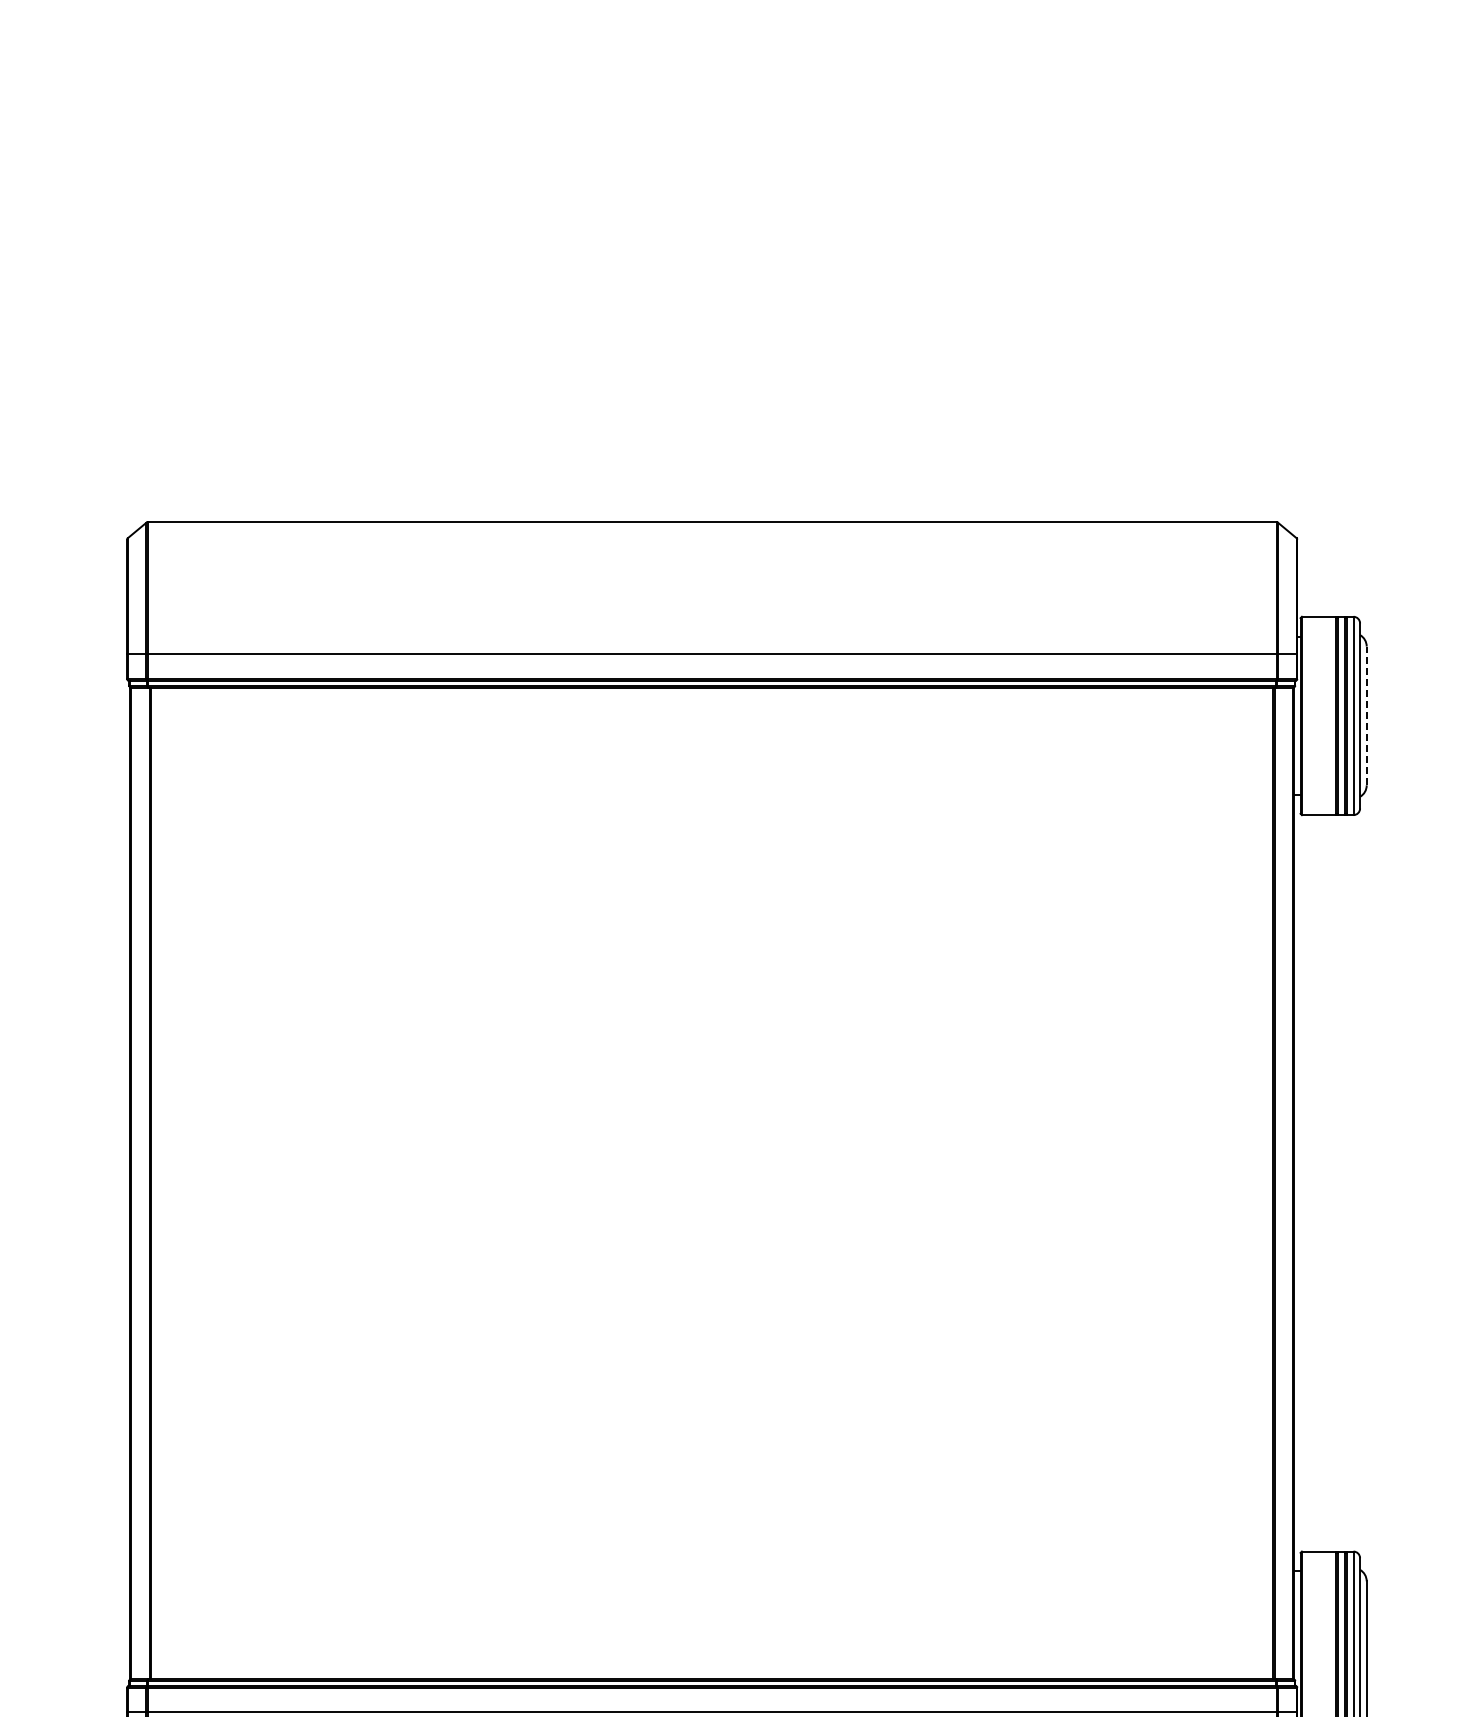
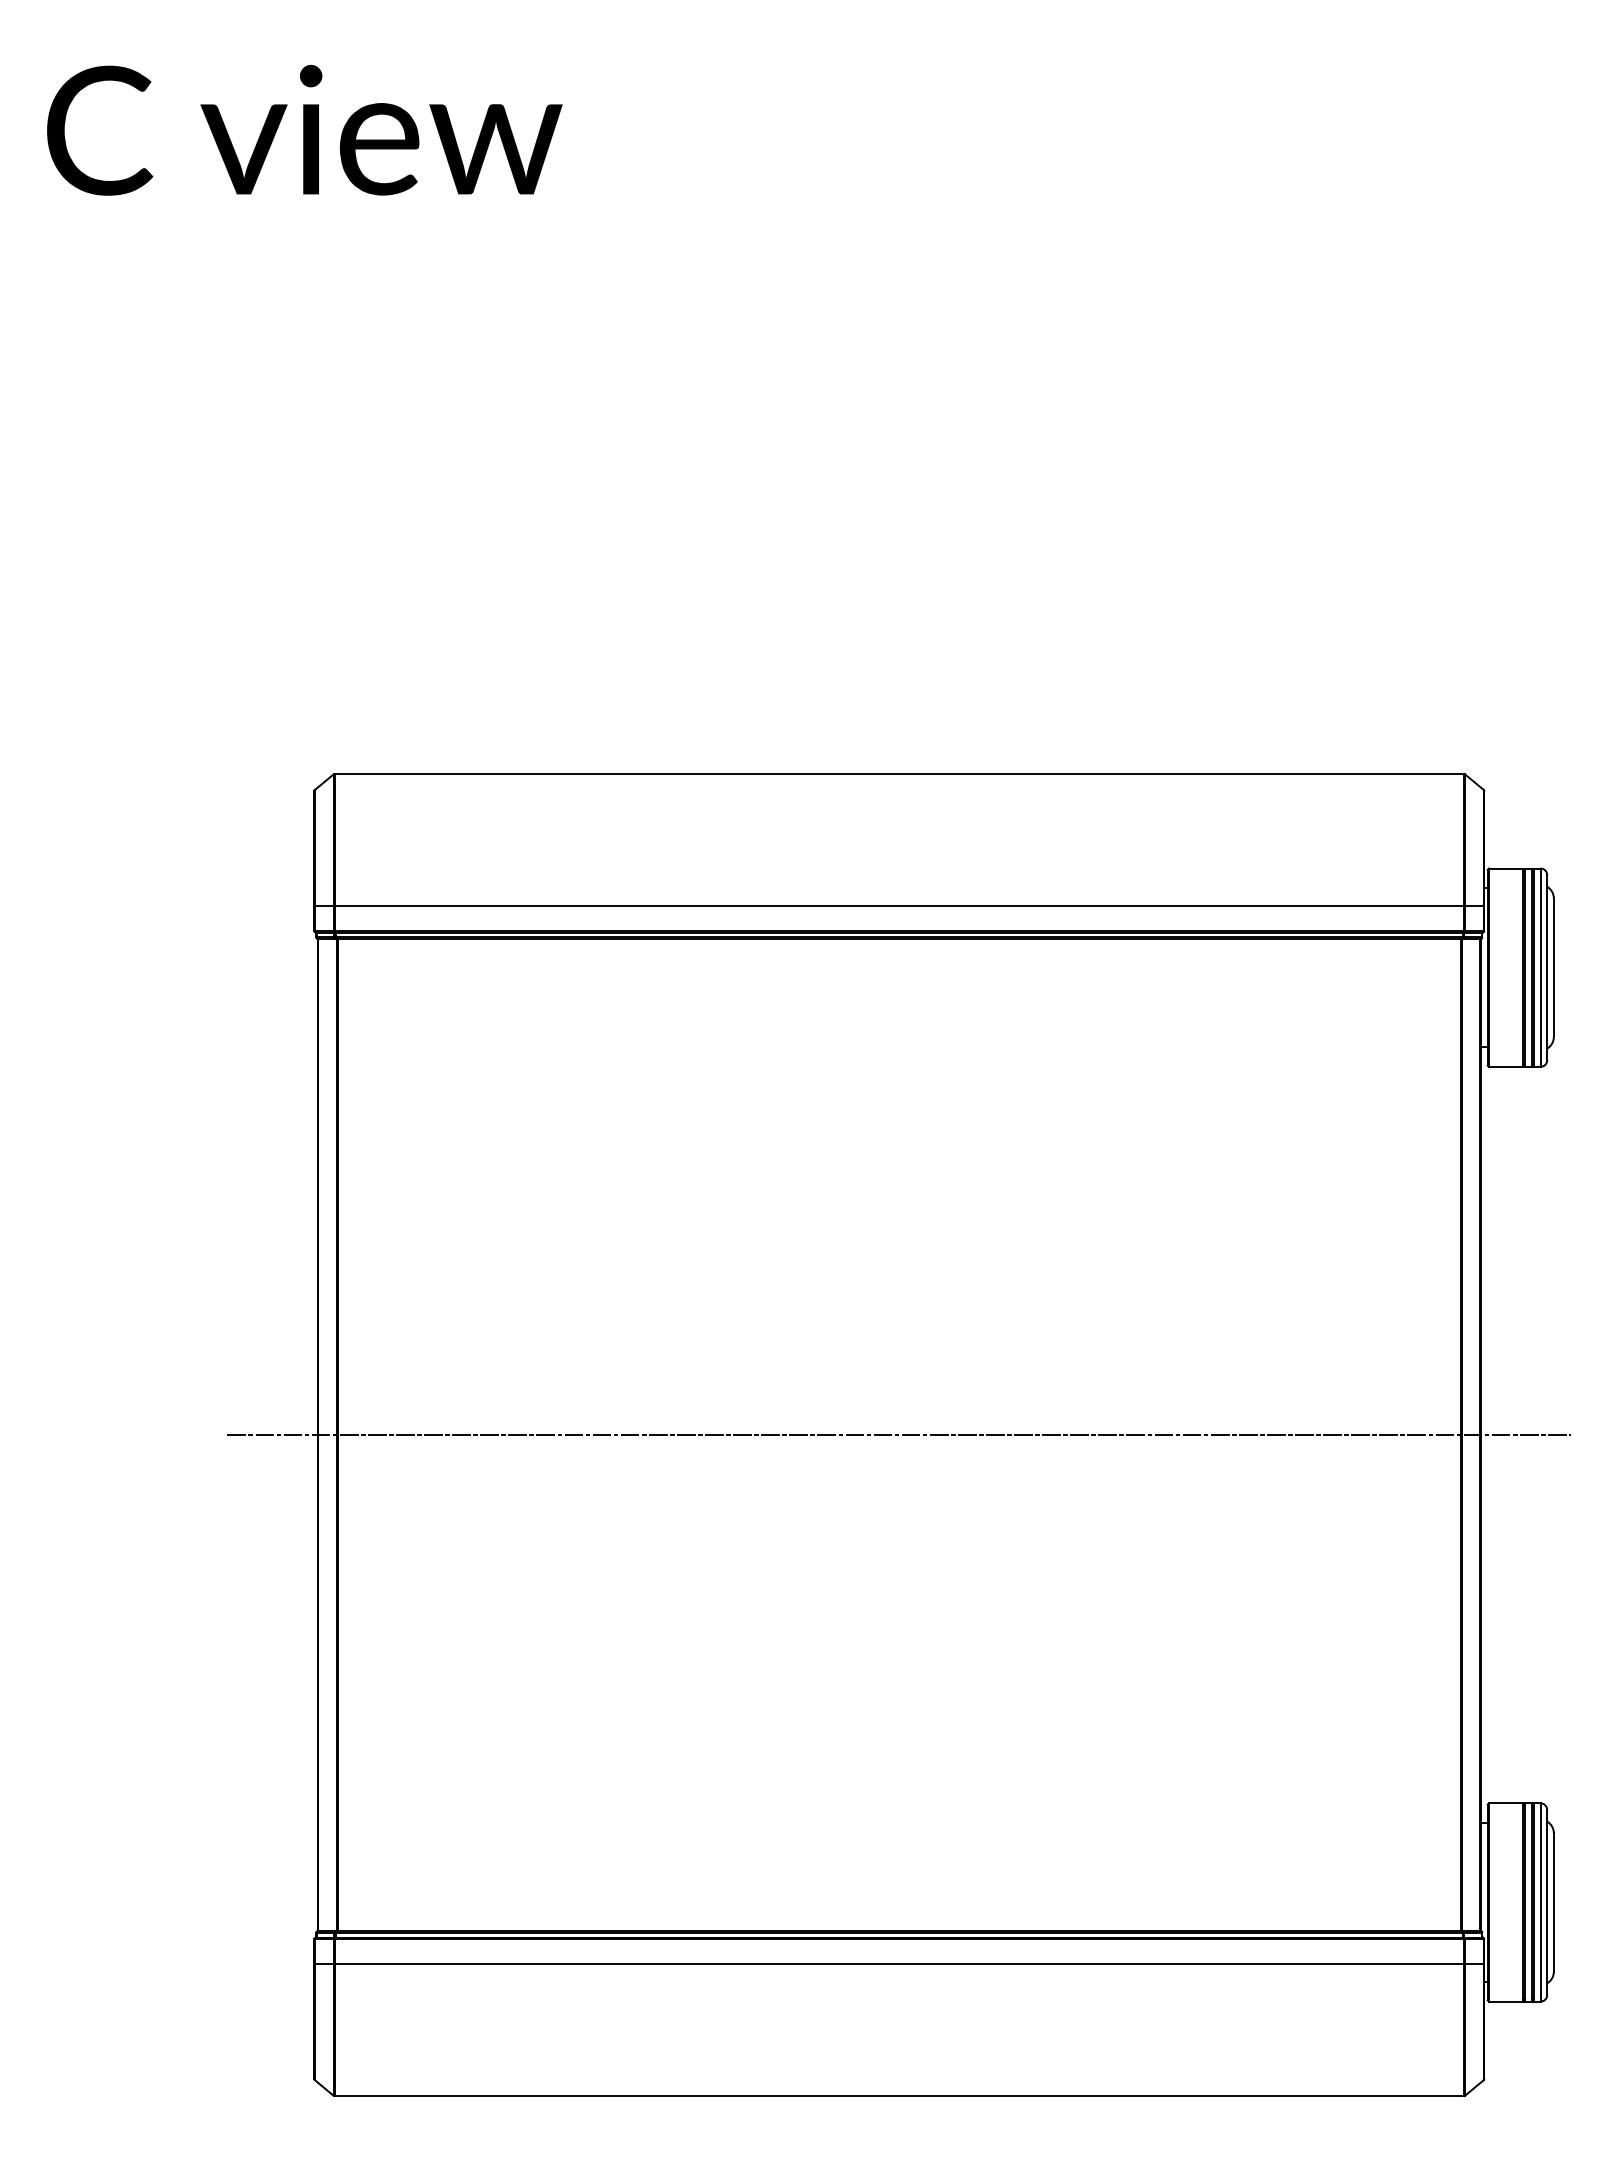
line: (1366, 715) -> (1553, 967), dashed -> solid
line: (712, 1183) -> (899, 1435), added

